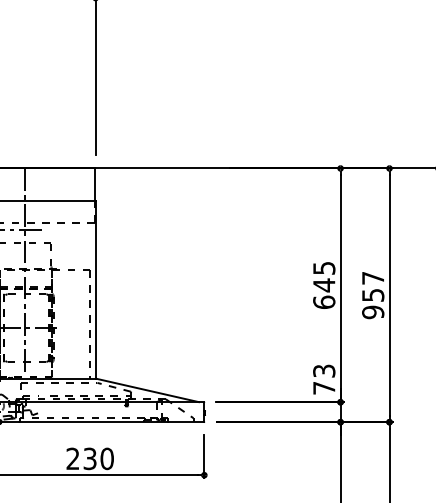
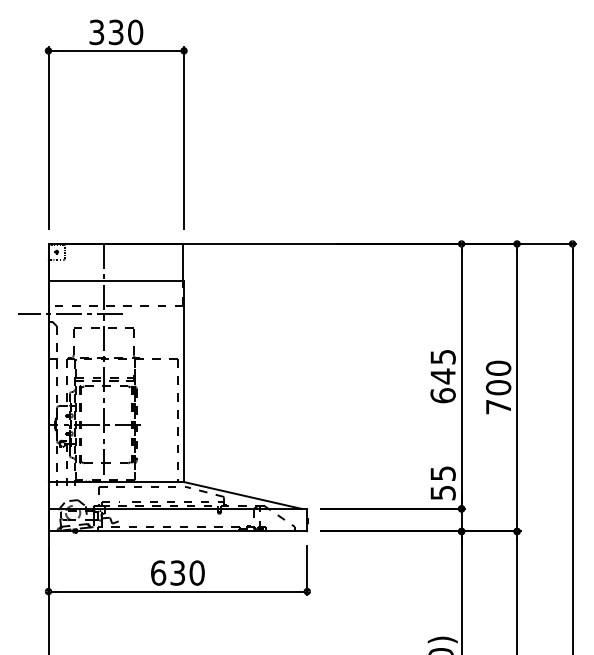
text: (373, 295) -> (498, 387), 957 -> 700
text: (323, 379) -> (442, 483), 73 -> 55
text: (73, 458) -> (158, 572), 230 -> 630

